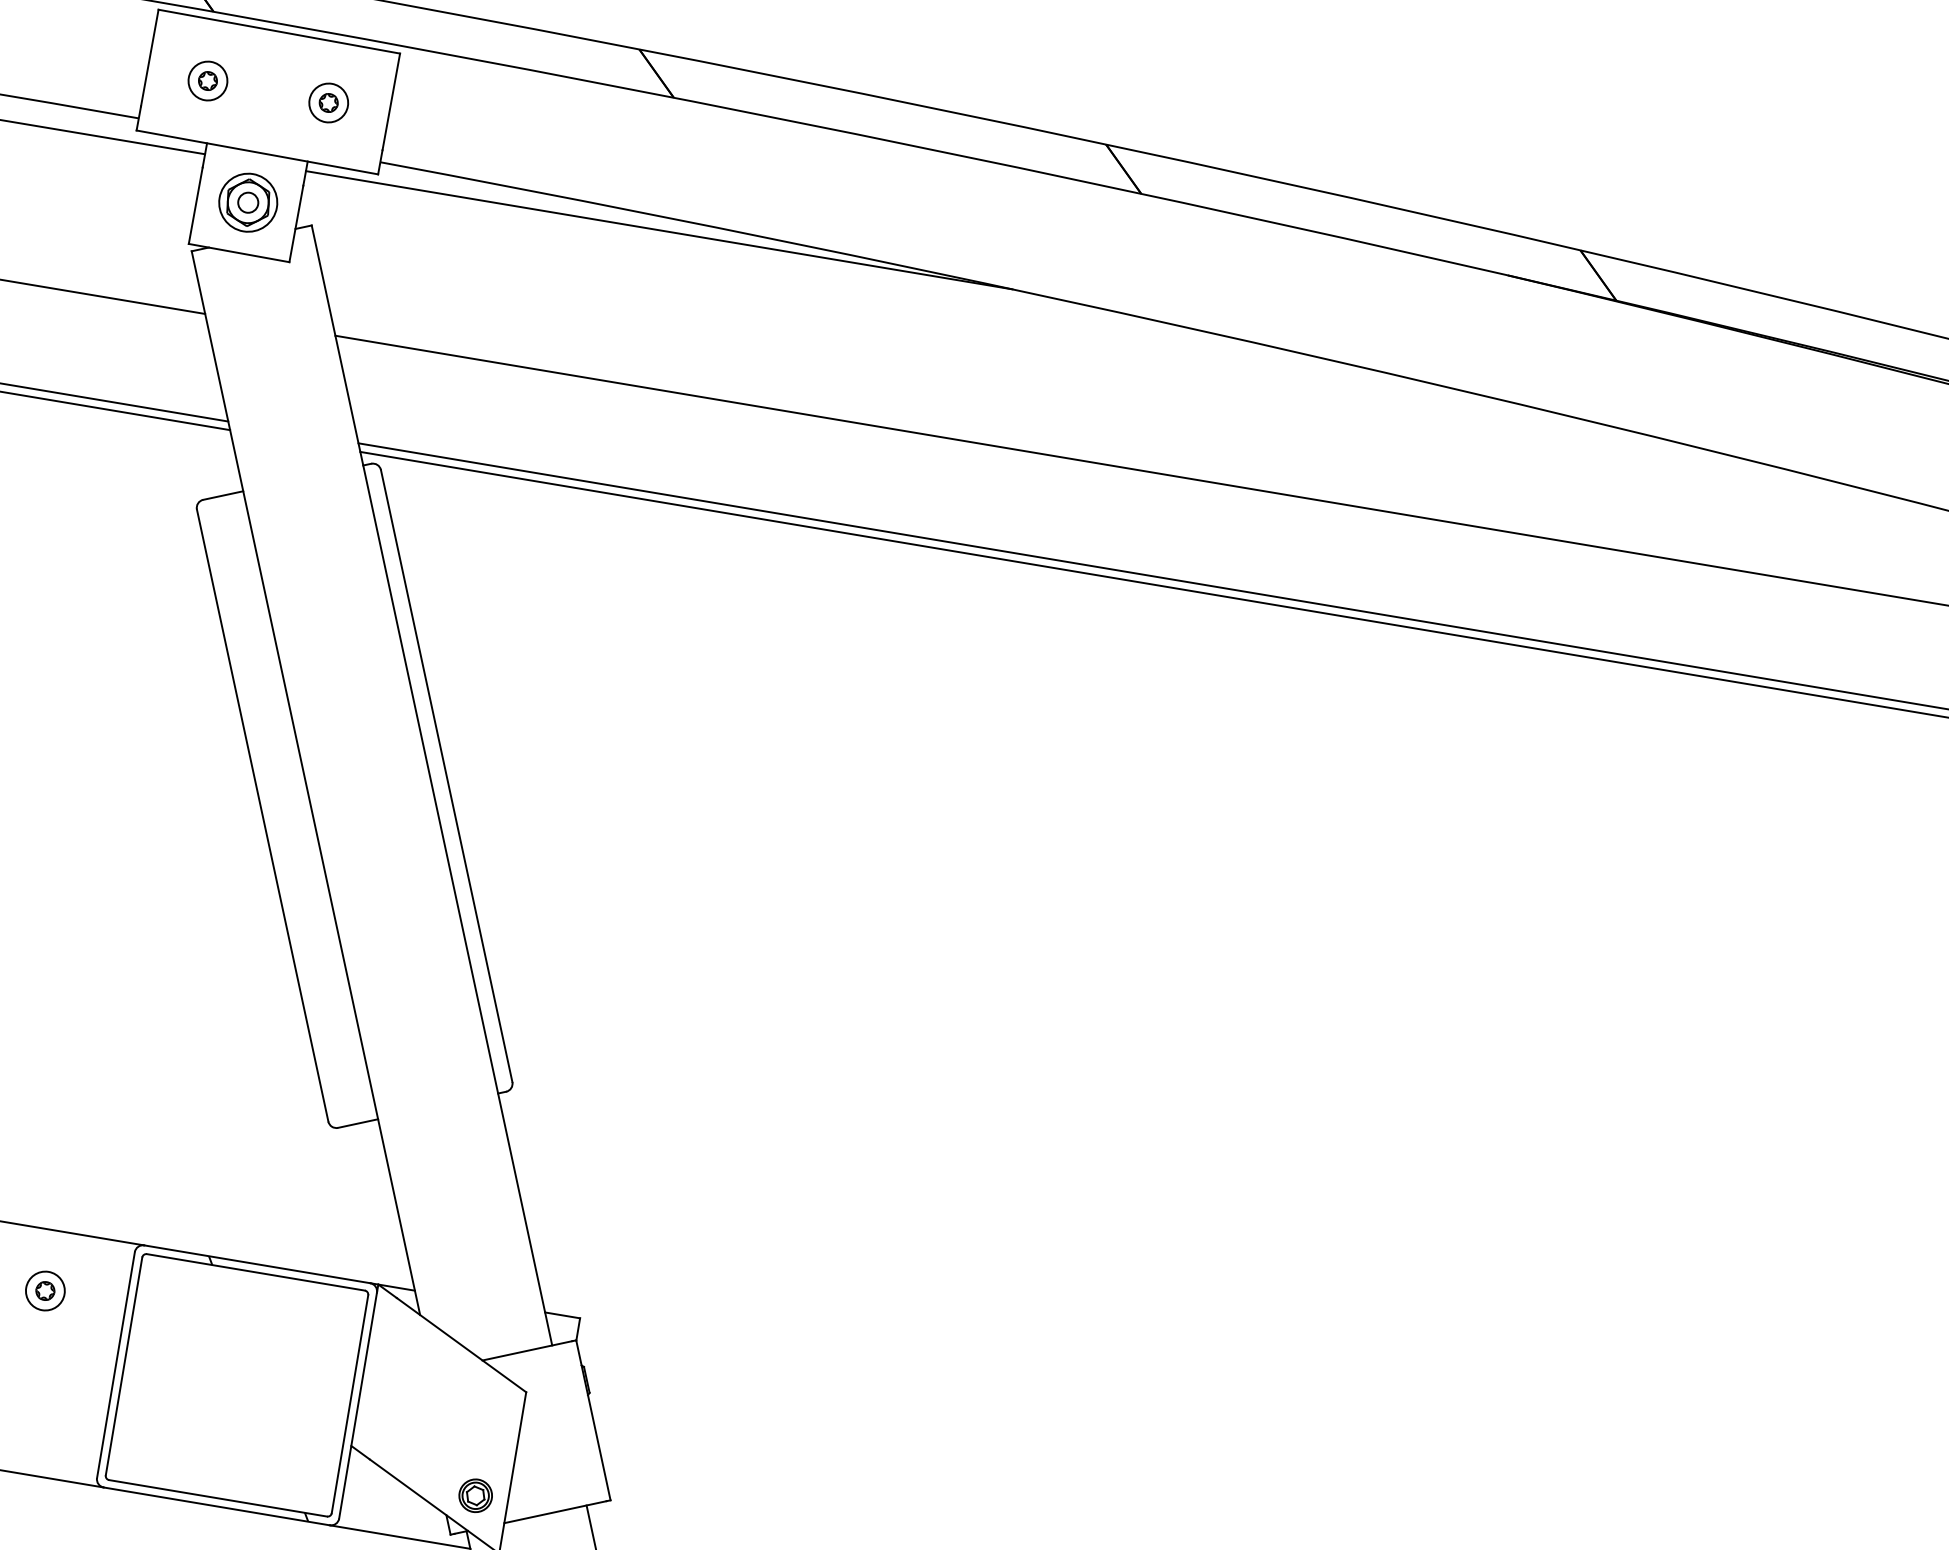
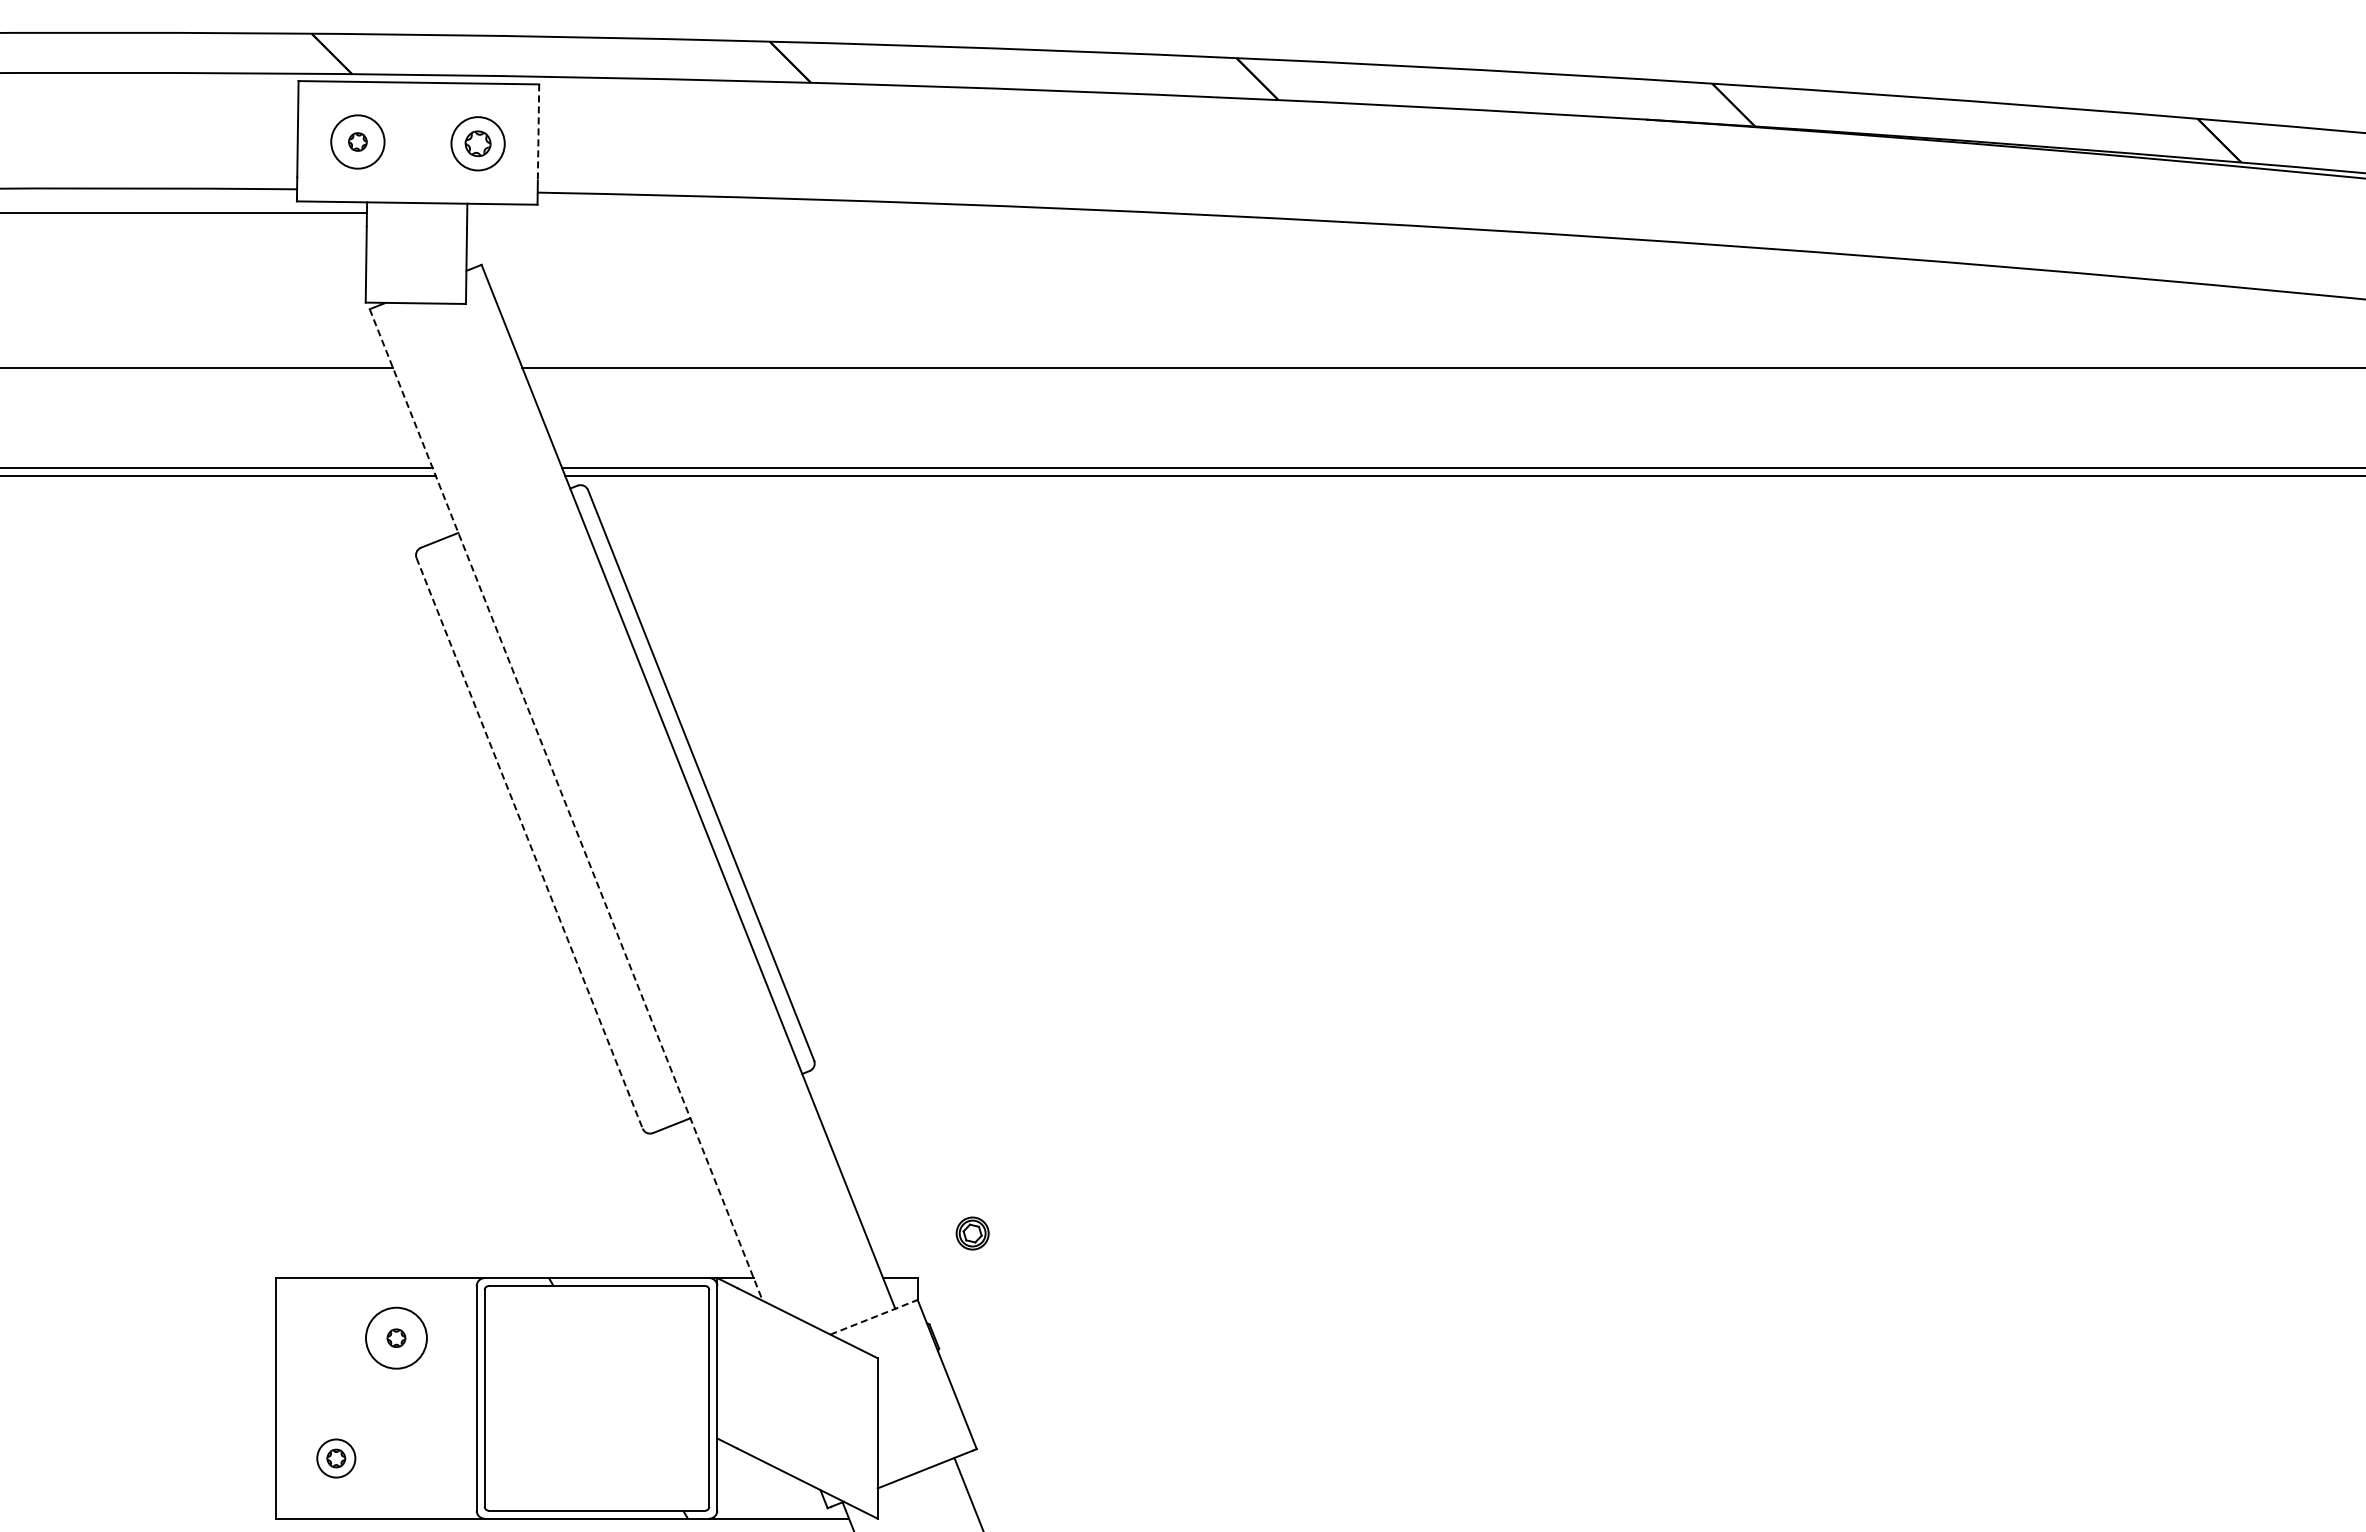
circle: (207, 80) -> (357, 141), size x1.4
part: (329, 102) -> (478, 143), size x1.4
line: (391, 102) -> (538, 133), solid -> dashed
part: (248, 202) -> (416, 252), removed
line: (659, 230) -> (818, 213), removed
line: (306, 783) -> (566, 805), solid -> dashed
line: (262, 815) -> (529, 843), solid -> dashed
circle: (45, 1291) -> (396, 1338), size x1.6
line: (527, 1351) -> (872, 1318), solid -> dashed
part: (475, 1495) -> (972, 1233), moved

